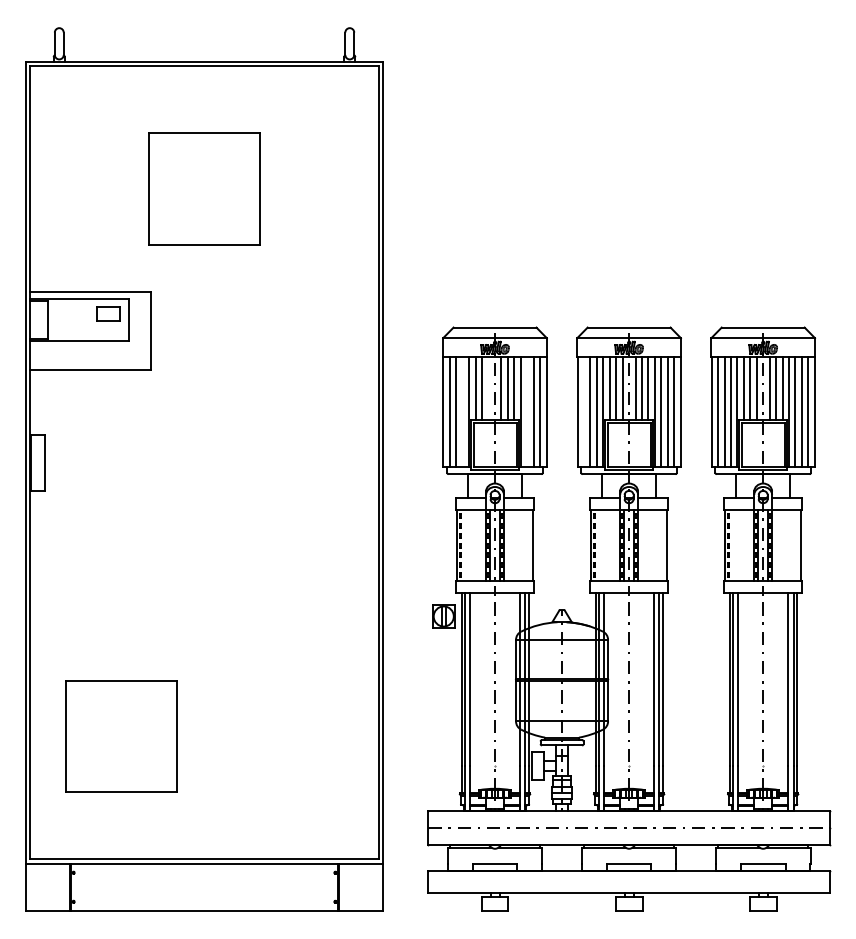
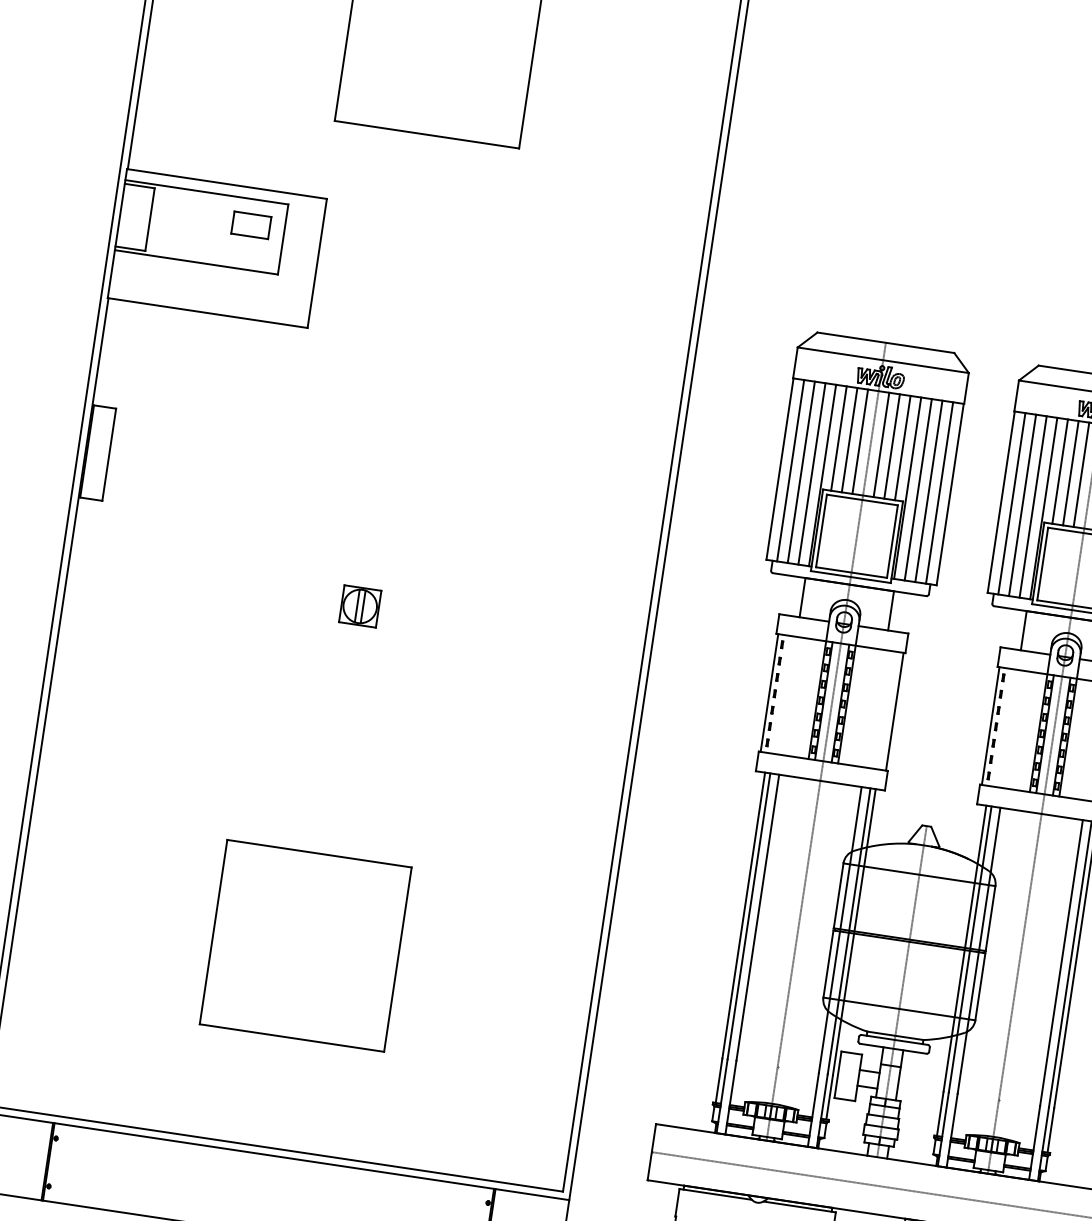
line: (488, 388) -> (860, 441), added
line: (462, 411) -> (811, 473), added
line: (527, 411) -> (918, 489), added
line: (583, 411) -> (1011, 503), added
part: (443, 616) -> (359, 606), moved
part: (121, 736) -> (305, 945), moved

